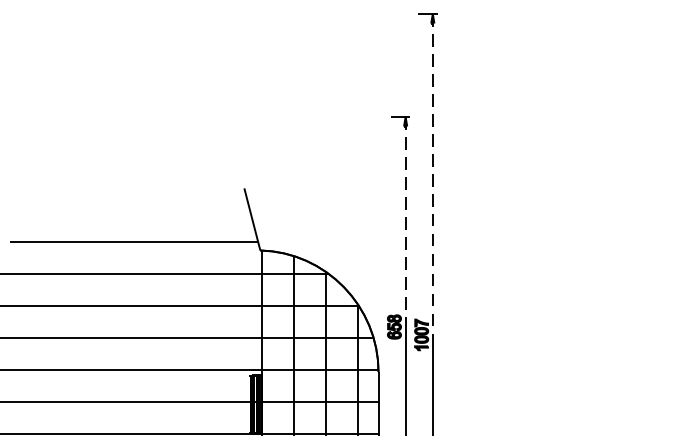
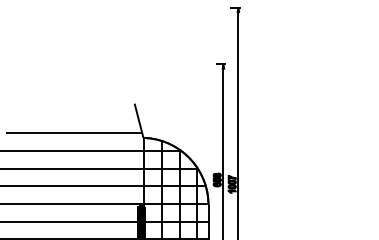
line: (433, 175) -> (238, 96), dashed -> solid
line: (405, 222) -> (223, 122), dashed -> solid

